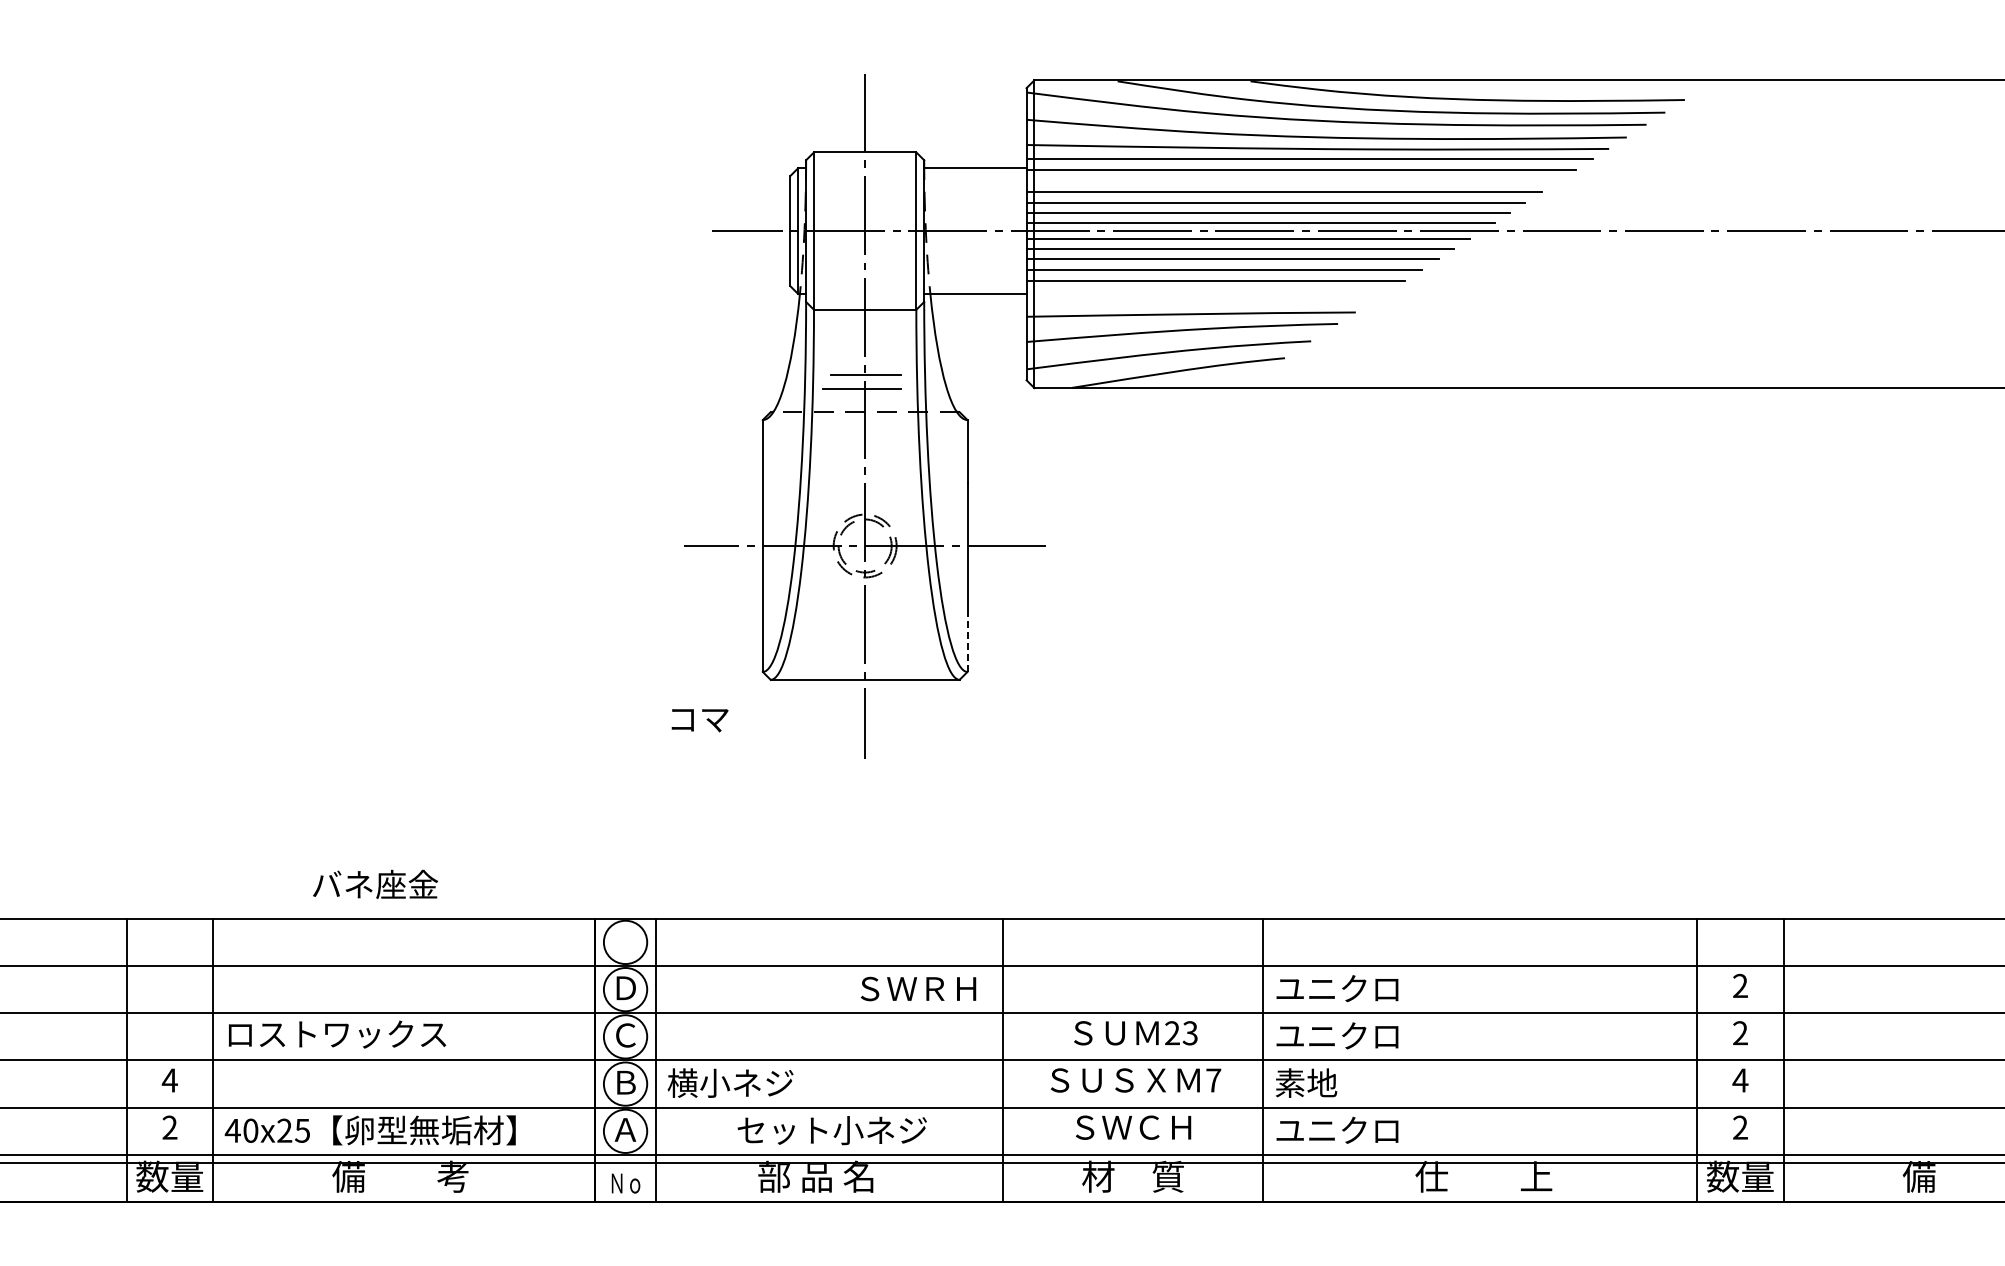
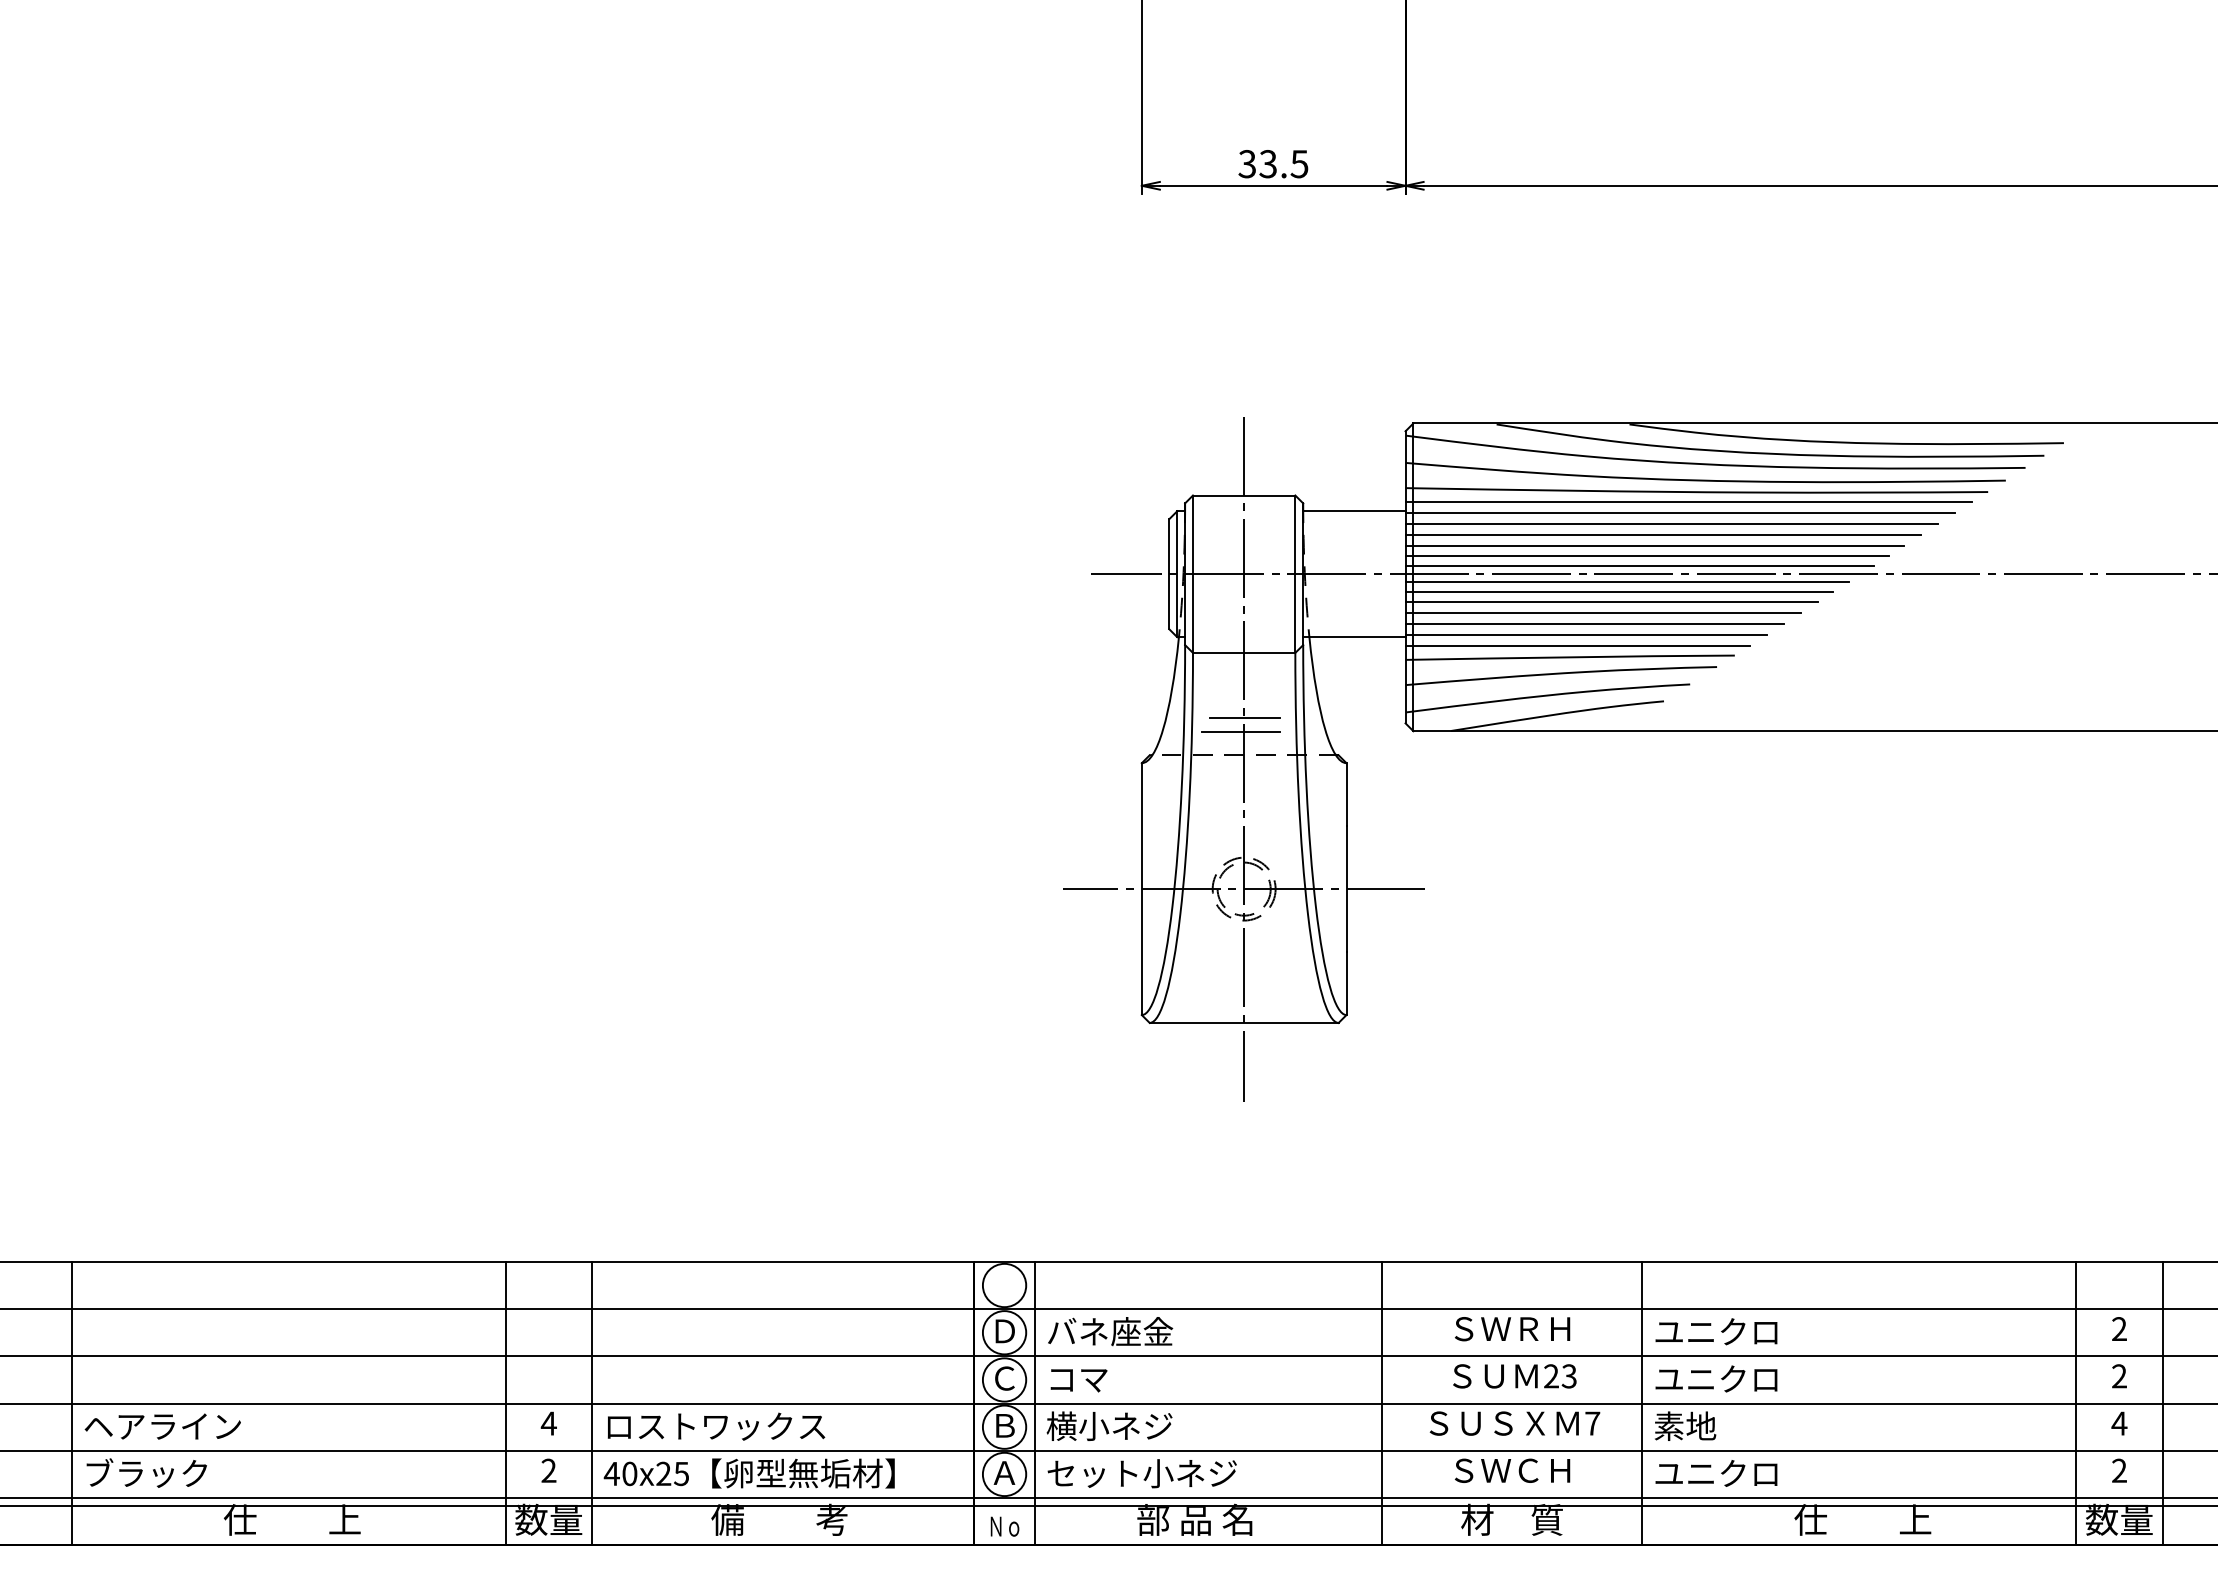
line: (1292, 181) -> (1671, 524), added
line: (1207, 291) -> (1586, 634), added
line: (1198, 302) -> (1577, 645), added
line: (967, 640) -> (1346, 983), dashed -> solid
text: (699, 720) -> (1078, 1380), moved
text: (375, 884) -> (1110, 1331), moved
text: (918, 989) -> (1512, 1329), moved
text: (337, 1034) -> (716, 1426), moved
text: (831, 1130) -> (1141, 1473), moved

